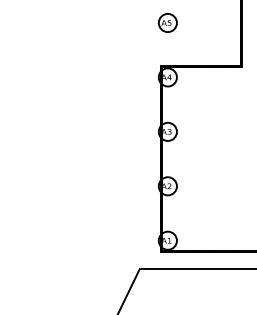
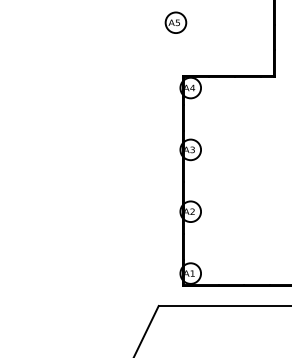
part: (167, 22) -> (175, 22), moved

